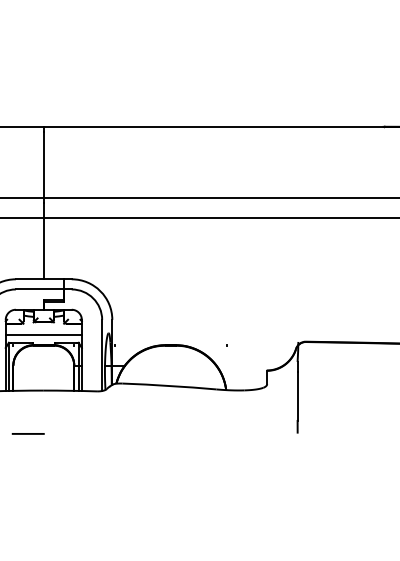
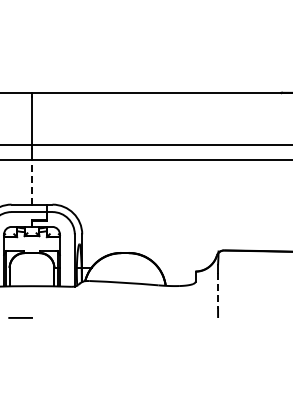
line: (44, 247) -> (32, 181), solid -> dashed
line: (43, 335) -> (31, 245), removed
line: (298, 396) -> (218, 290), solid -> dashed

